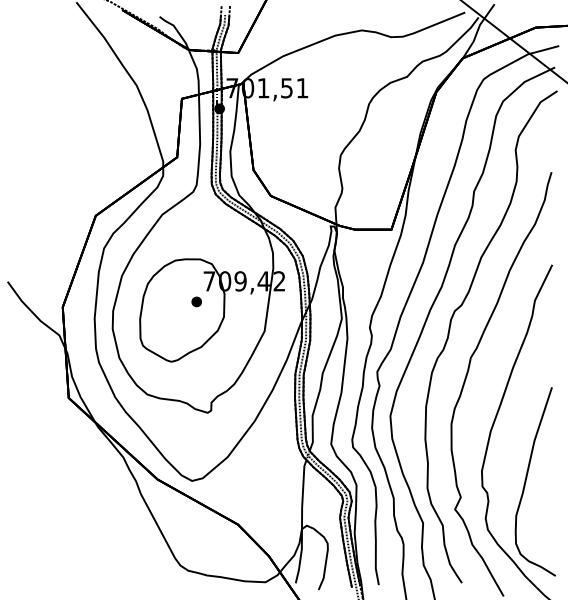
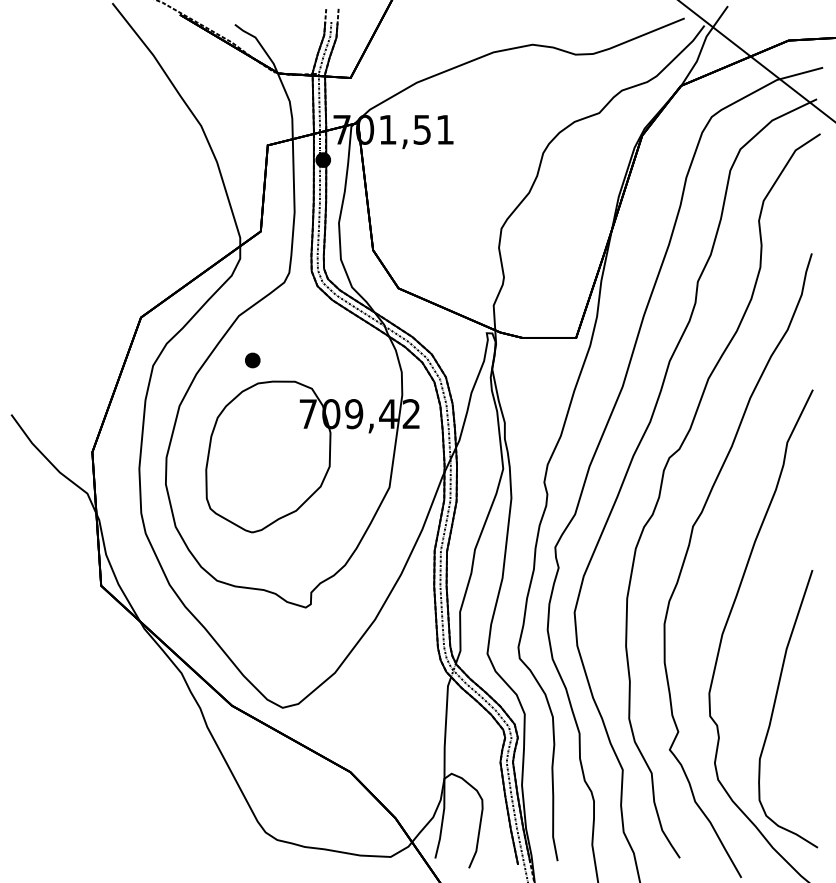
part: (196, 301) -> (252, 359), moved

